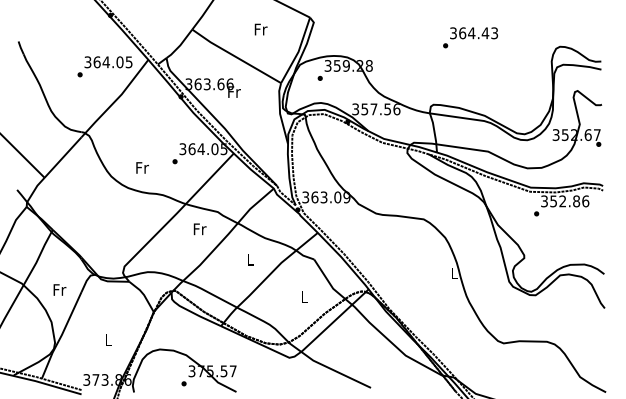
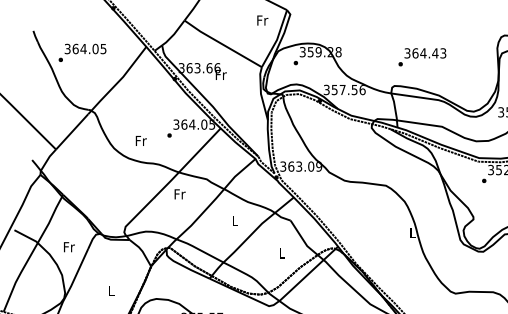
text: (260, 29) -> (262, 20), moved
text: (470, 37) -> (422, 57), moved
text: (104, 66) -> (82, 52), moved
text: (199, 229) -> (179, 194), moved

